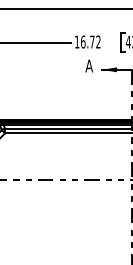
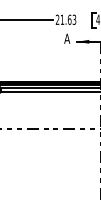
text: (87, 41) -> (65, 19), 16.72 -> 21.63

